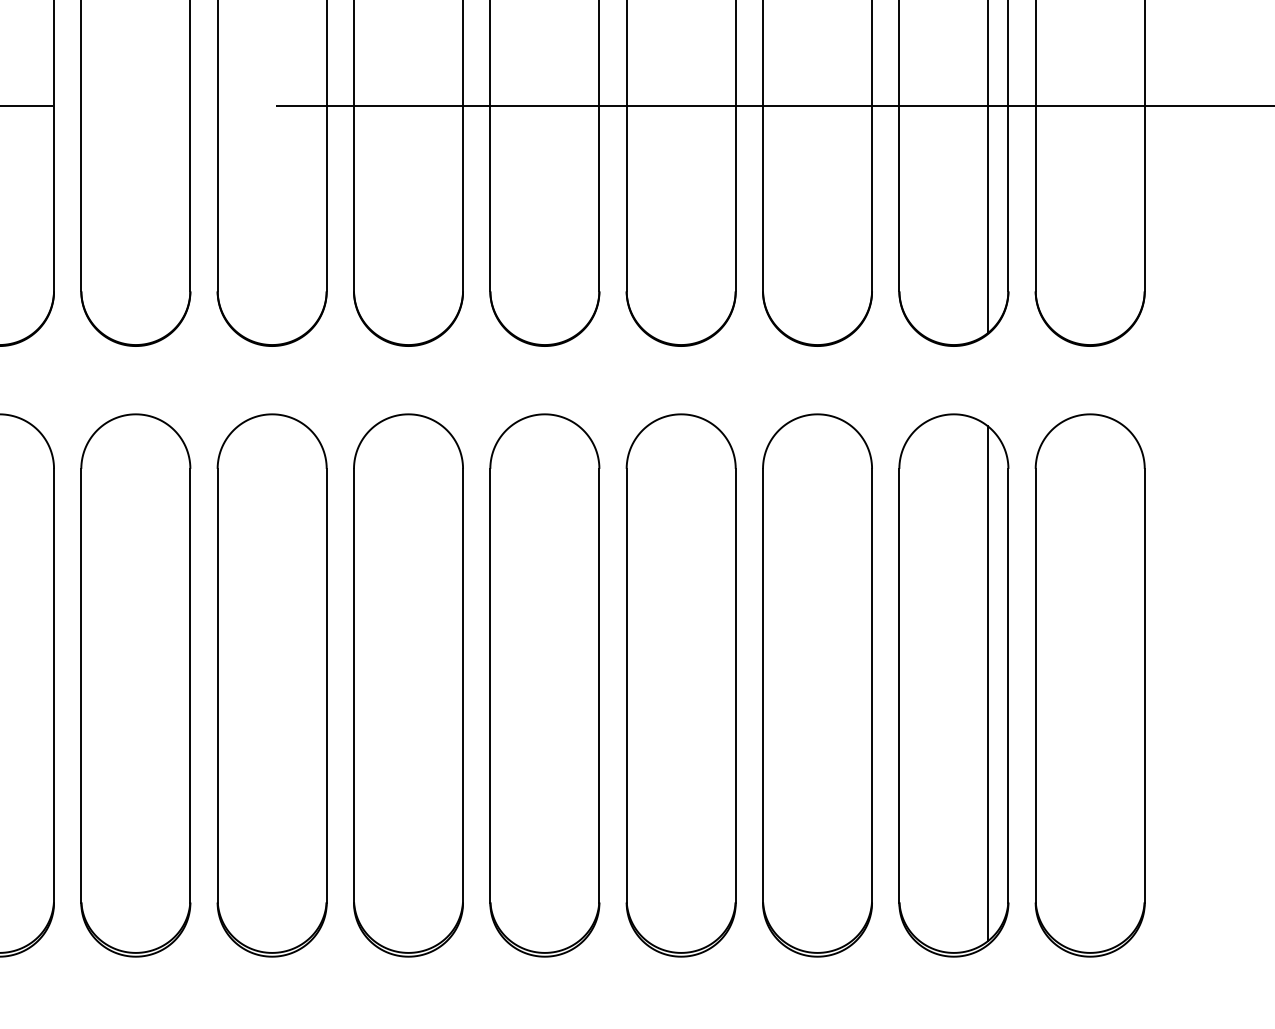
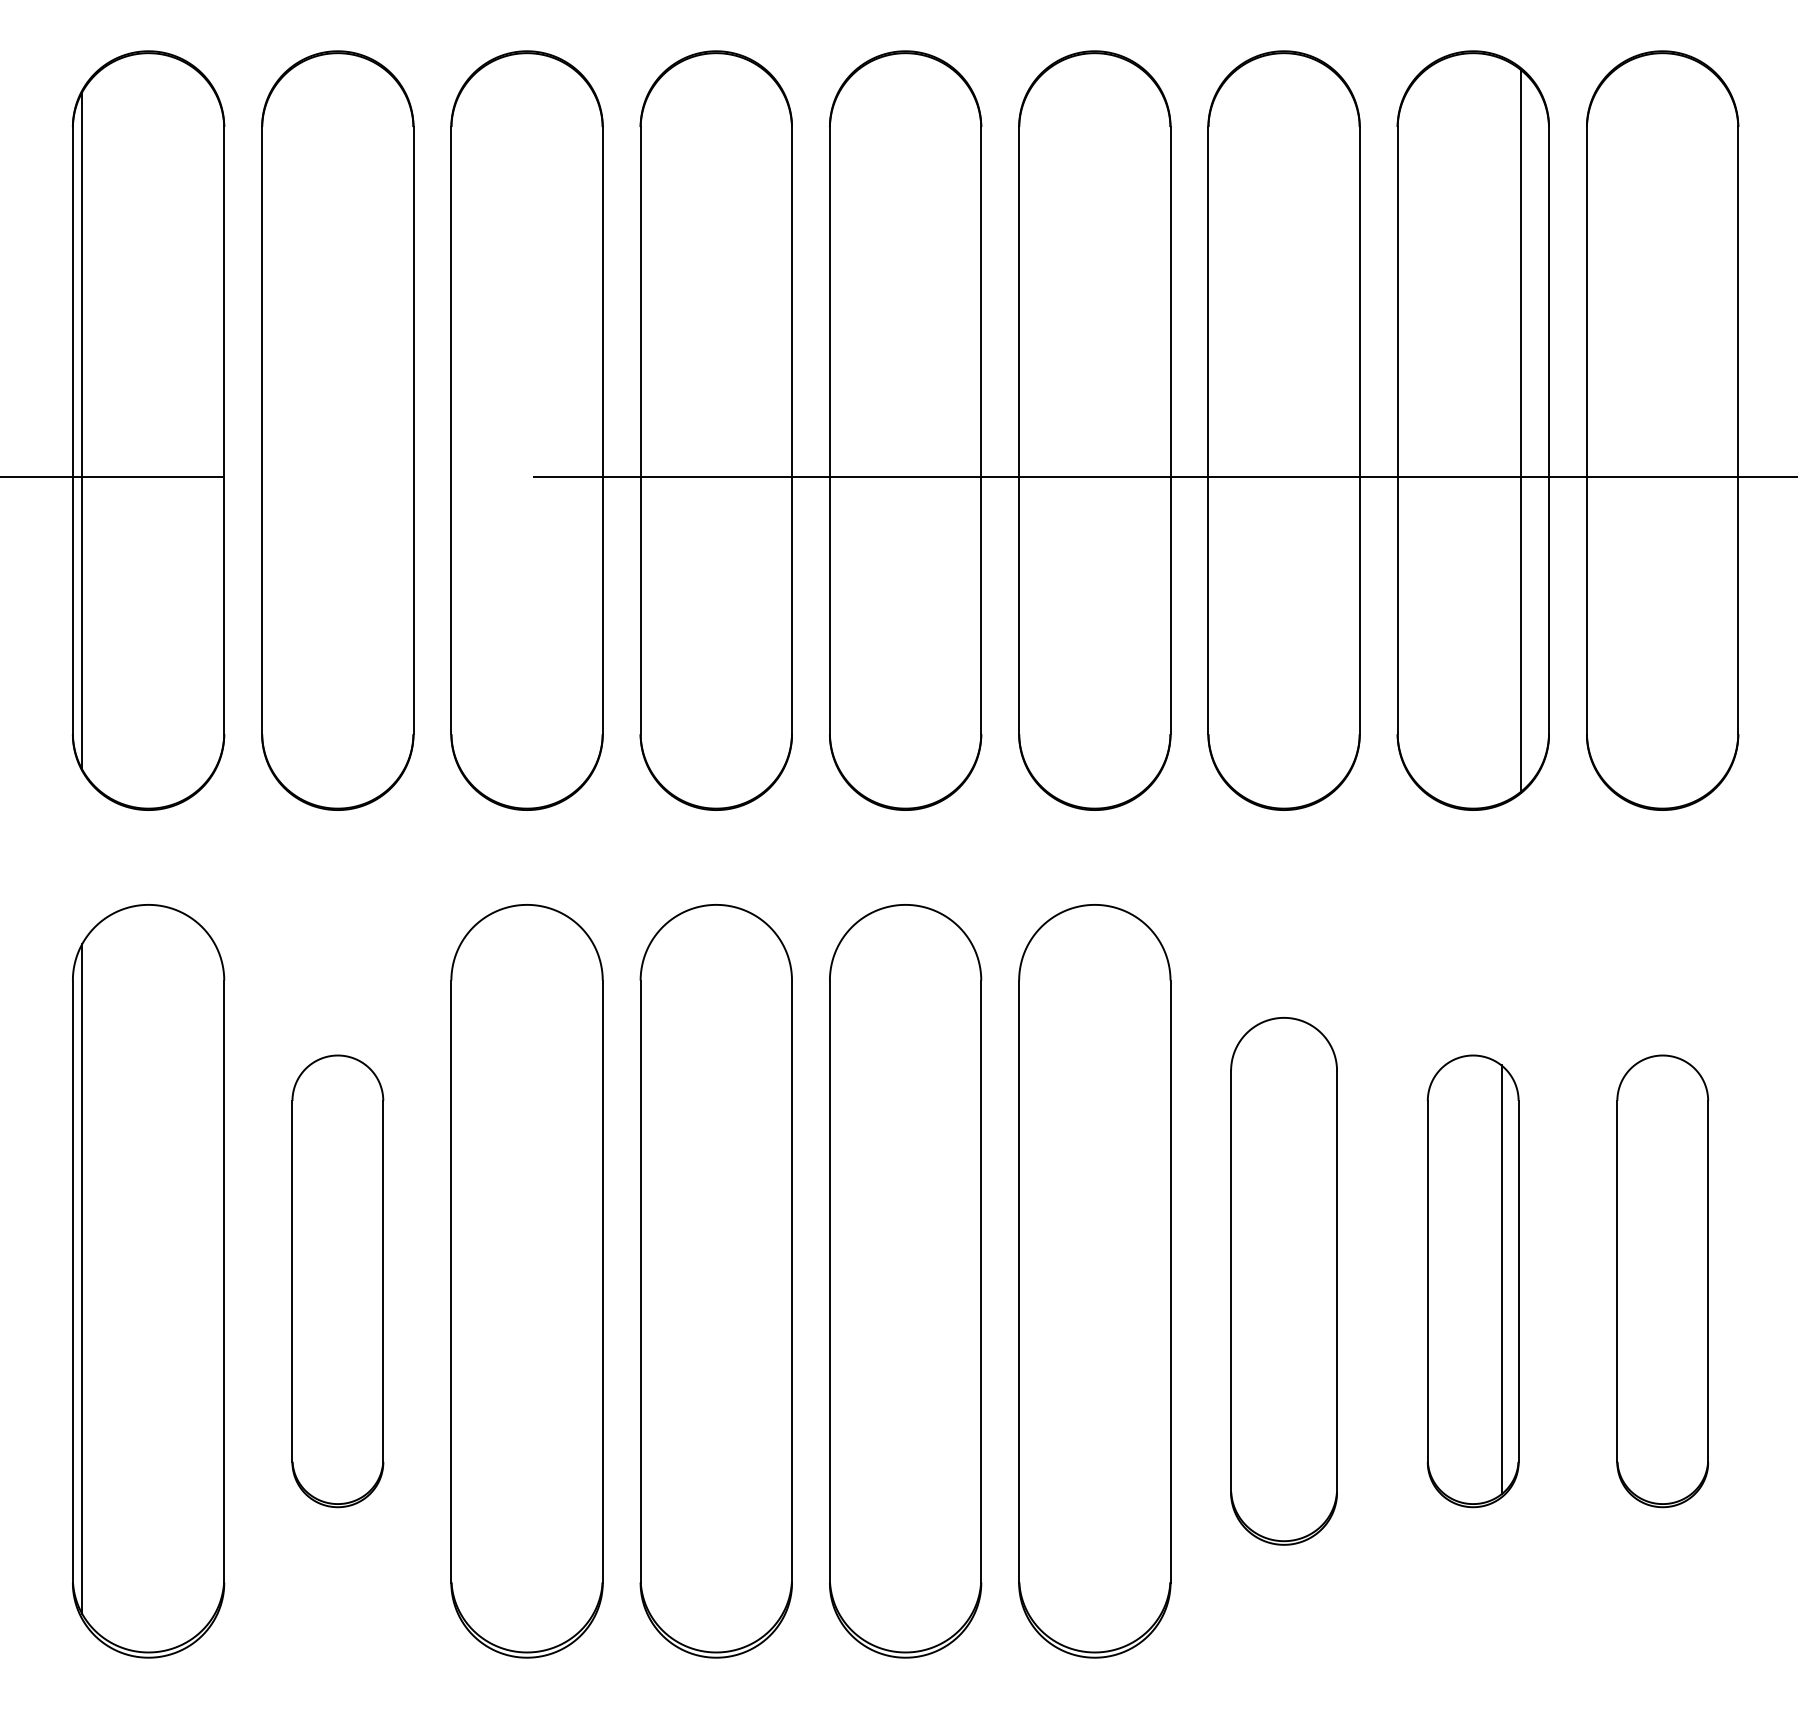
part: (135, 685) -> (337, 1281), size x0.6
part: (817, 685) -> (1283, 1281), size x0.7
part: (953, 685) -> (1472, 1281), size x0.6
part: (1090, 685) -> (1662, 1281), size x0.6

